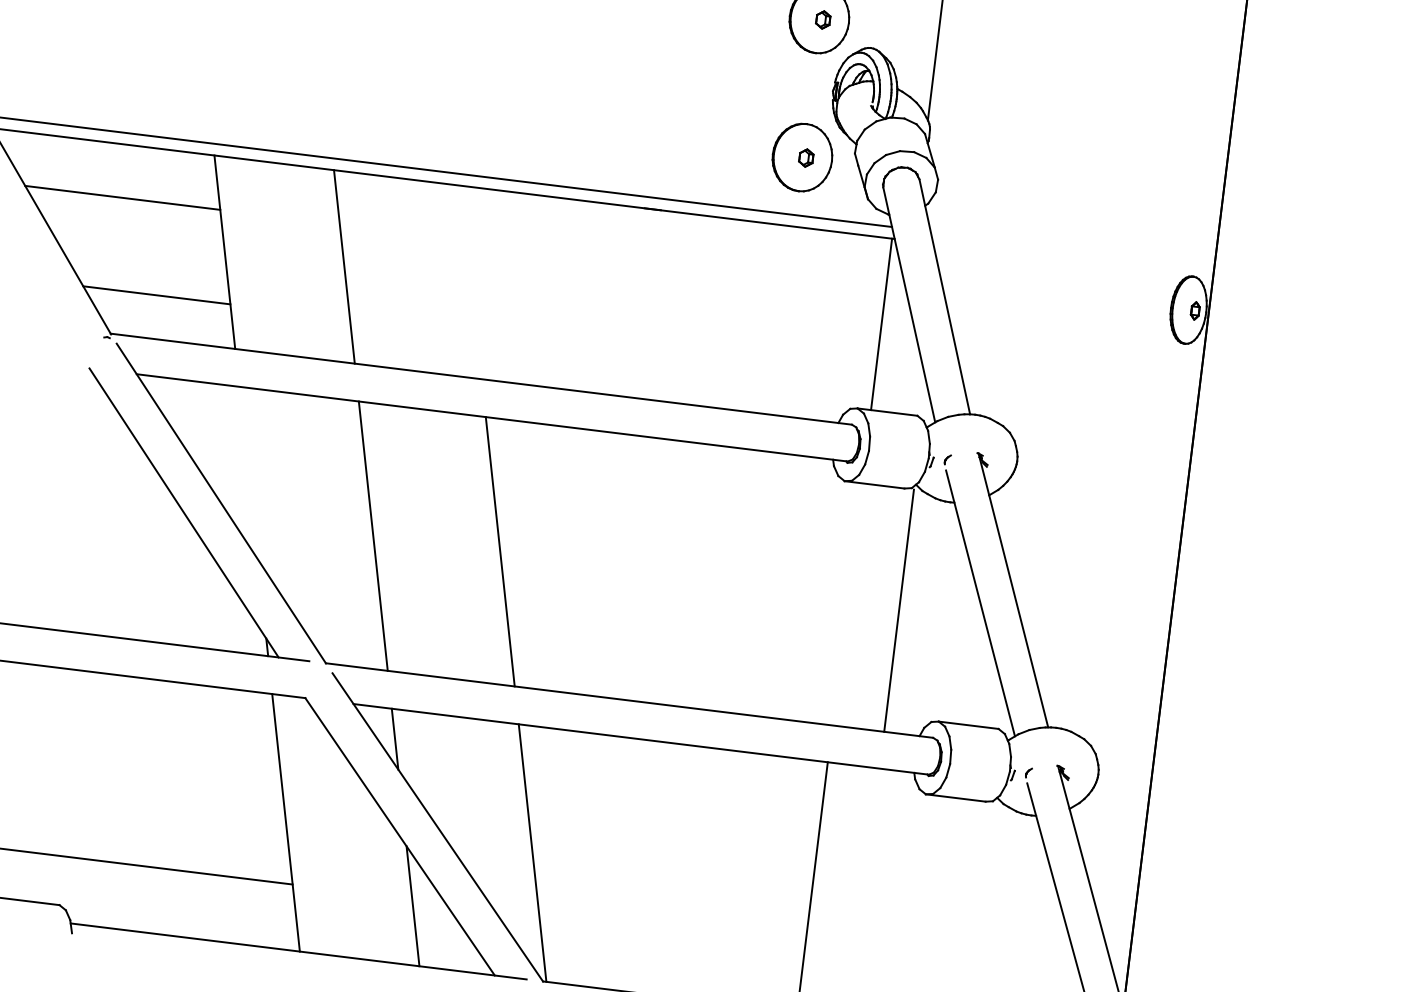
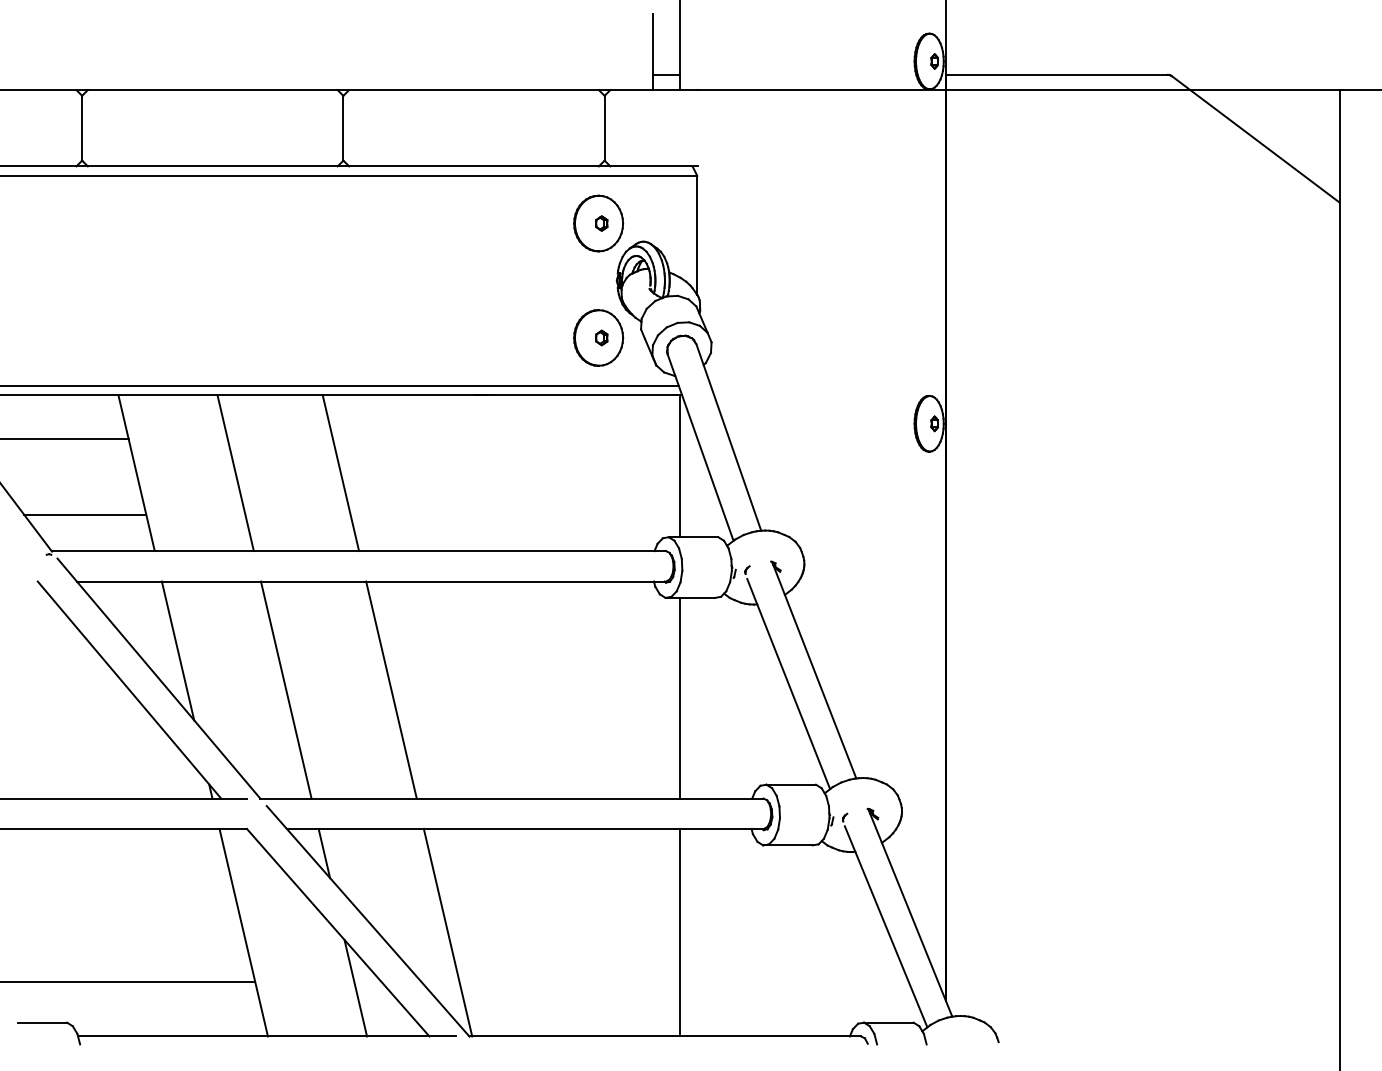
line: (470, 282) -> (340, 473), added
line: (247, 472) -> (177, 650), added
line: (898, 609) -> (679, 697), moved

